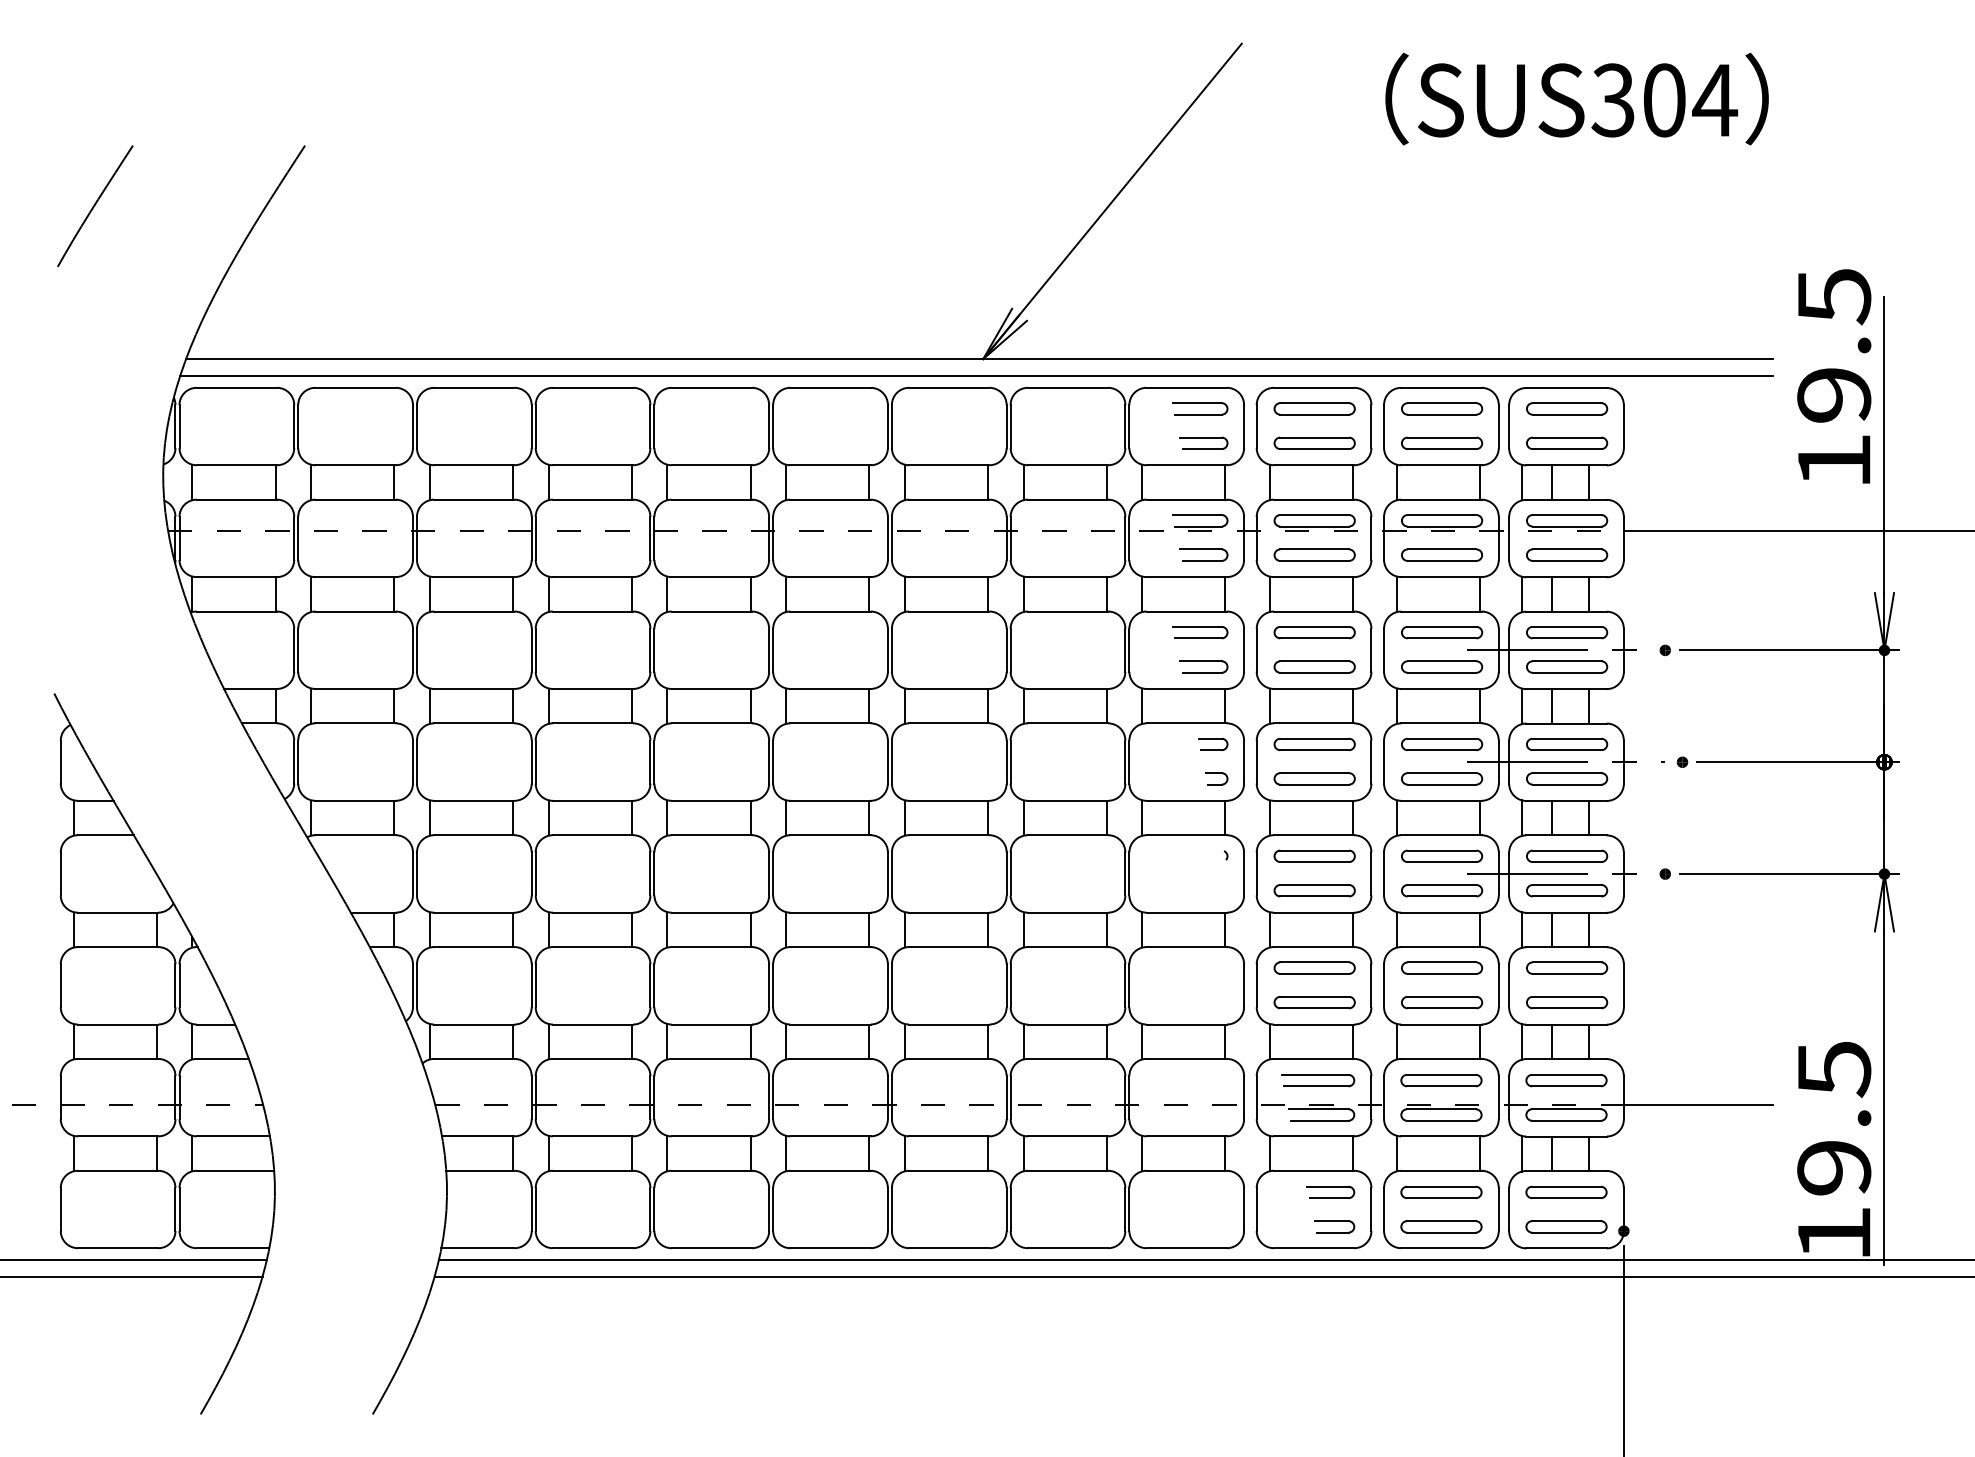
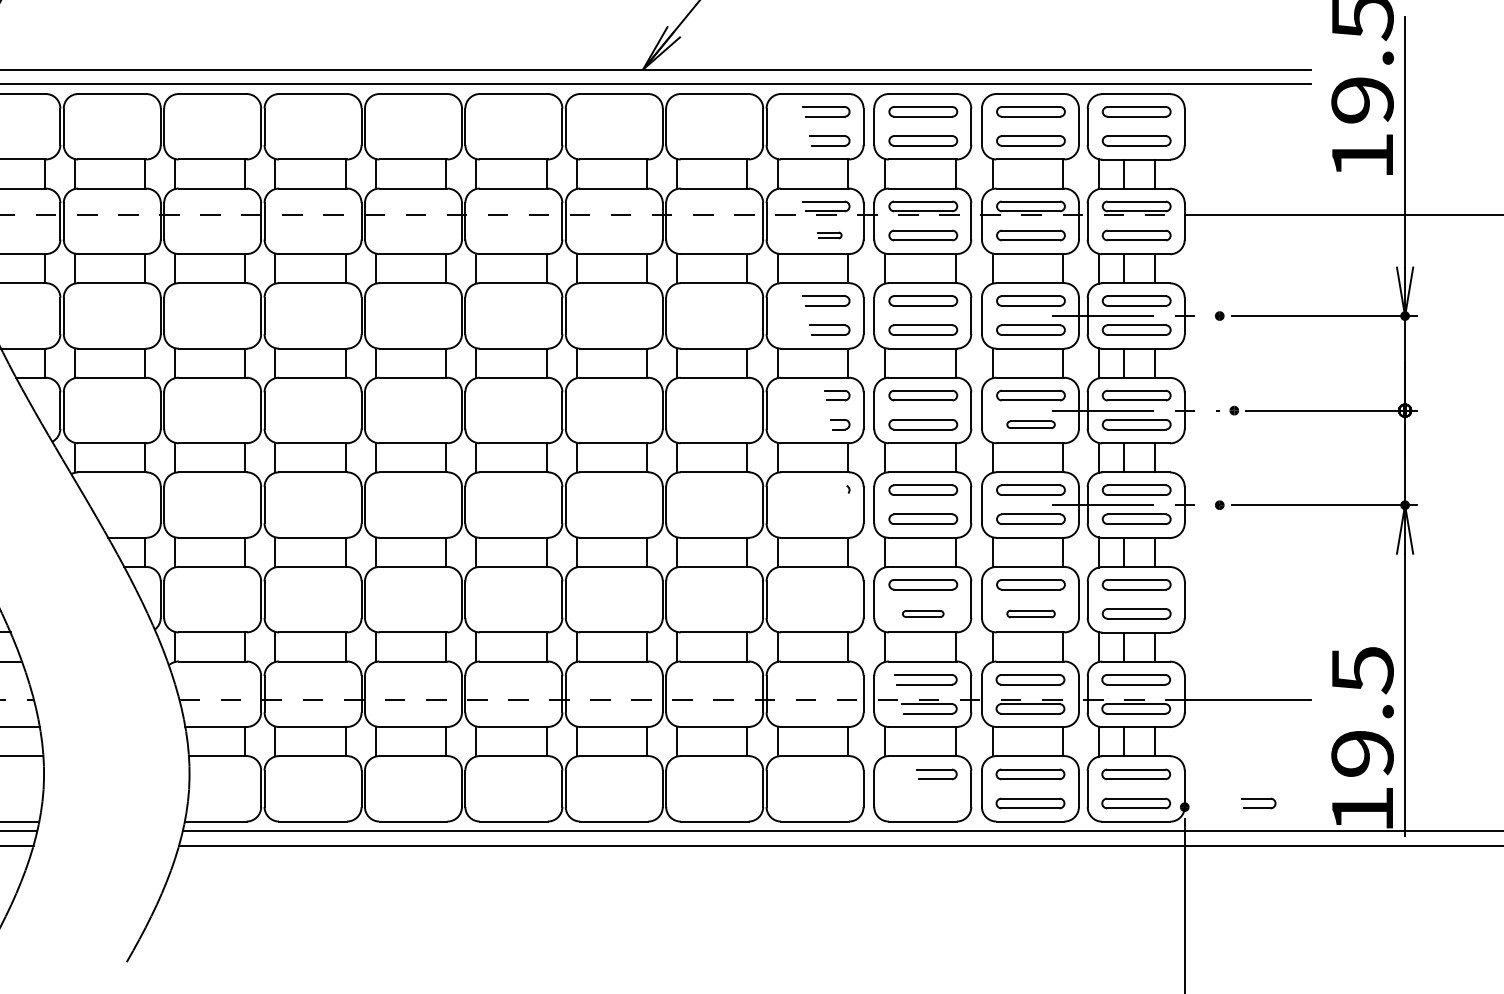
part: (1203, 554) -> (829, 234), size x0.6
part: (1442, 778) -> (1031, 424), size x0.7
part: (1314, 1002) -> (923, 613), size x0.6
part: (1442, 1002) -> (1031, 613), size x0.7
part: (1334, 1226) -> (1258, 803), moved

